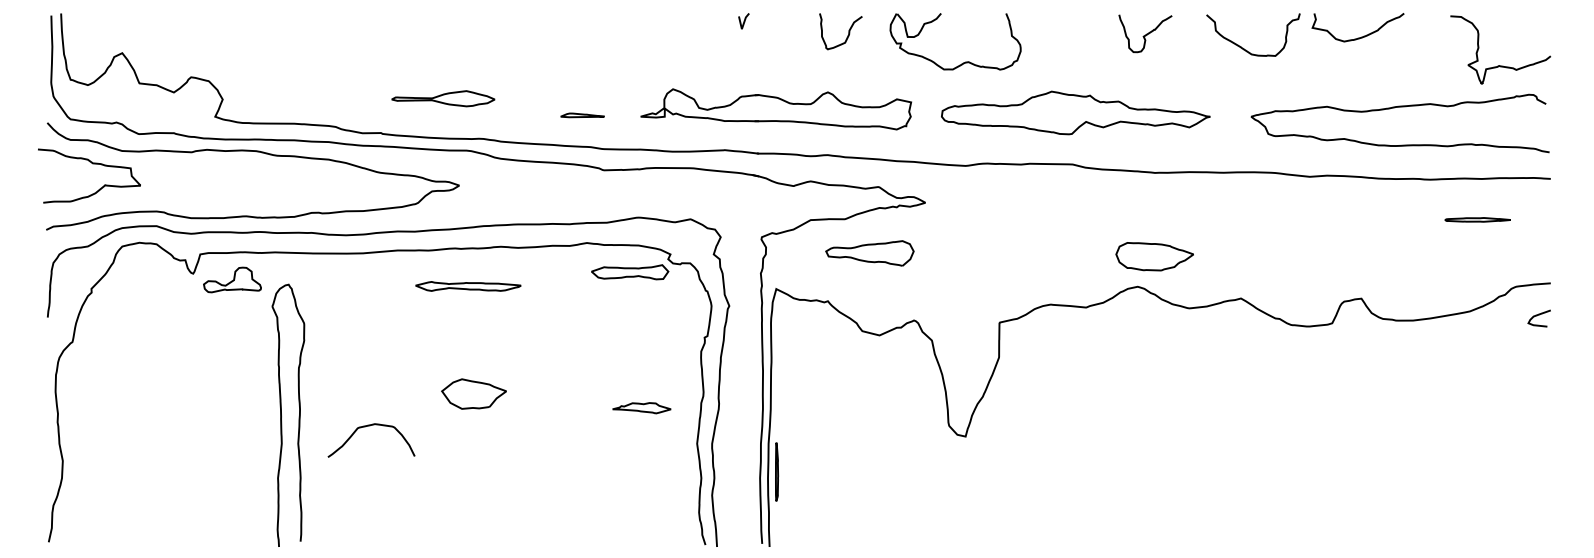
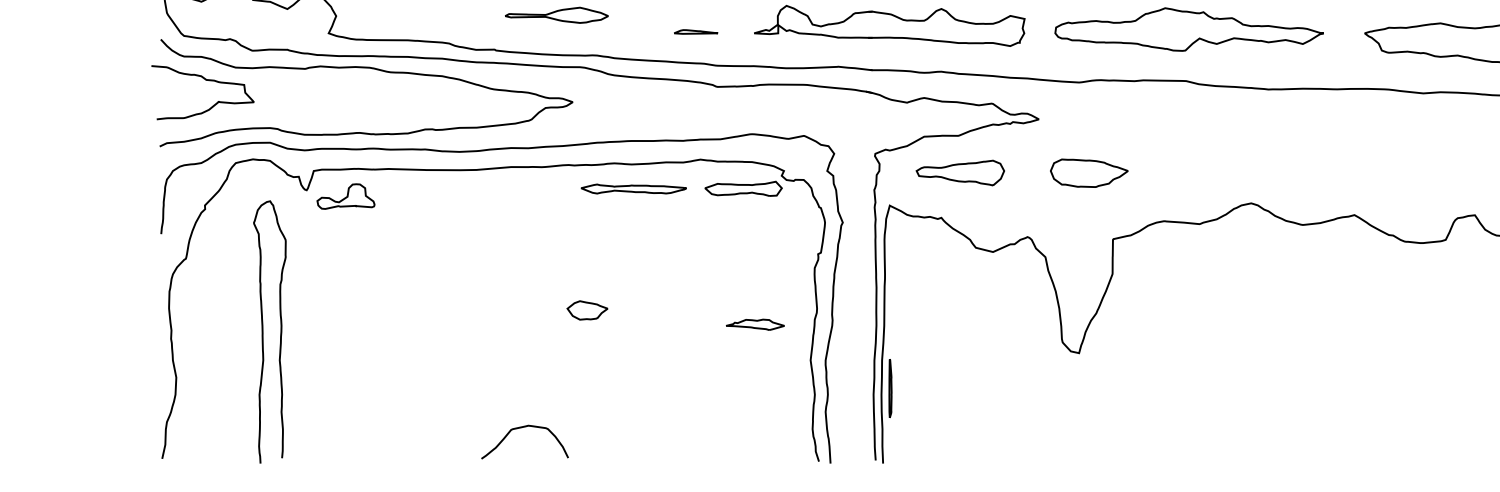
part: (869, 253) -> (959, 173), moved
part: (1154, 256) -> (1088, 173), moved
part: (468, 286) -> (633, 189), moved
part: (473, 393) -> (586, 310), size x0.62
curve: (281, 414) -> (262, 331), moved
curve: (370, 426) -> (523, 428), moved

